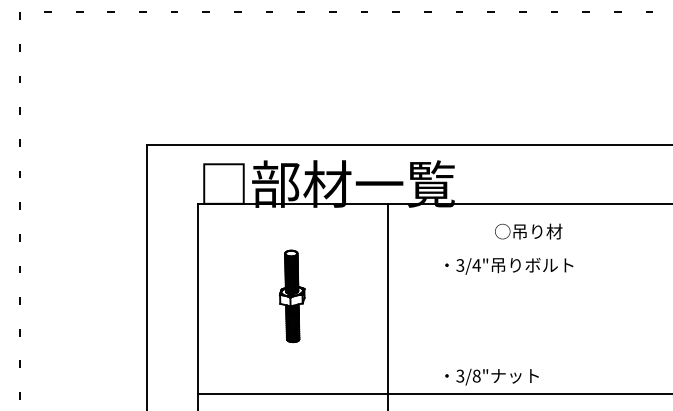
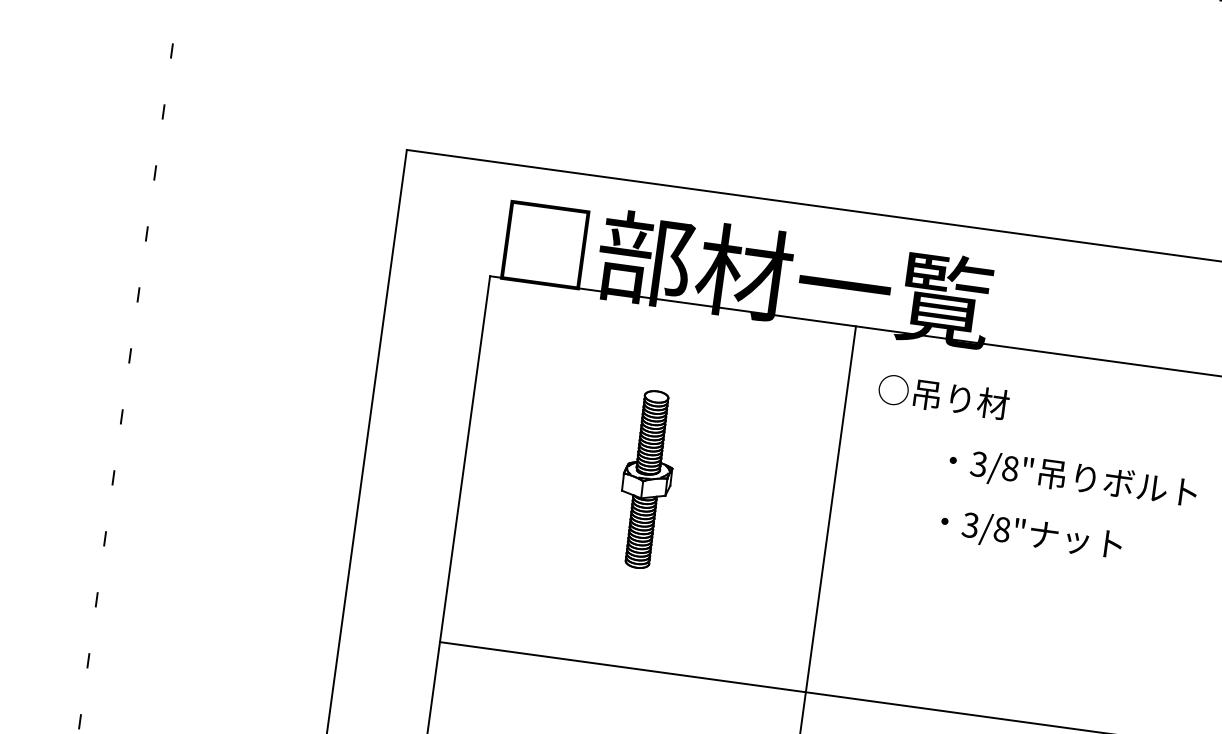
text: (528, 231) -> (943, 396), moved
text: (476, 265) -> (1010, 468), 3/4" -> 3/8"
text: (491, 376) -> (1030, 534), moved

